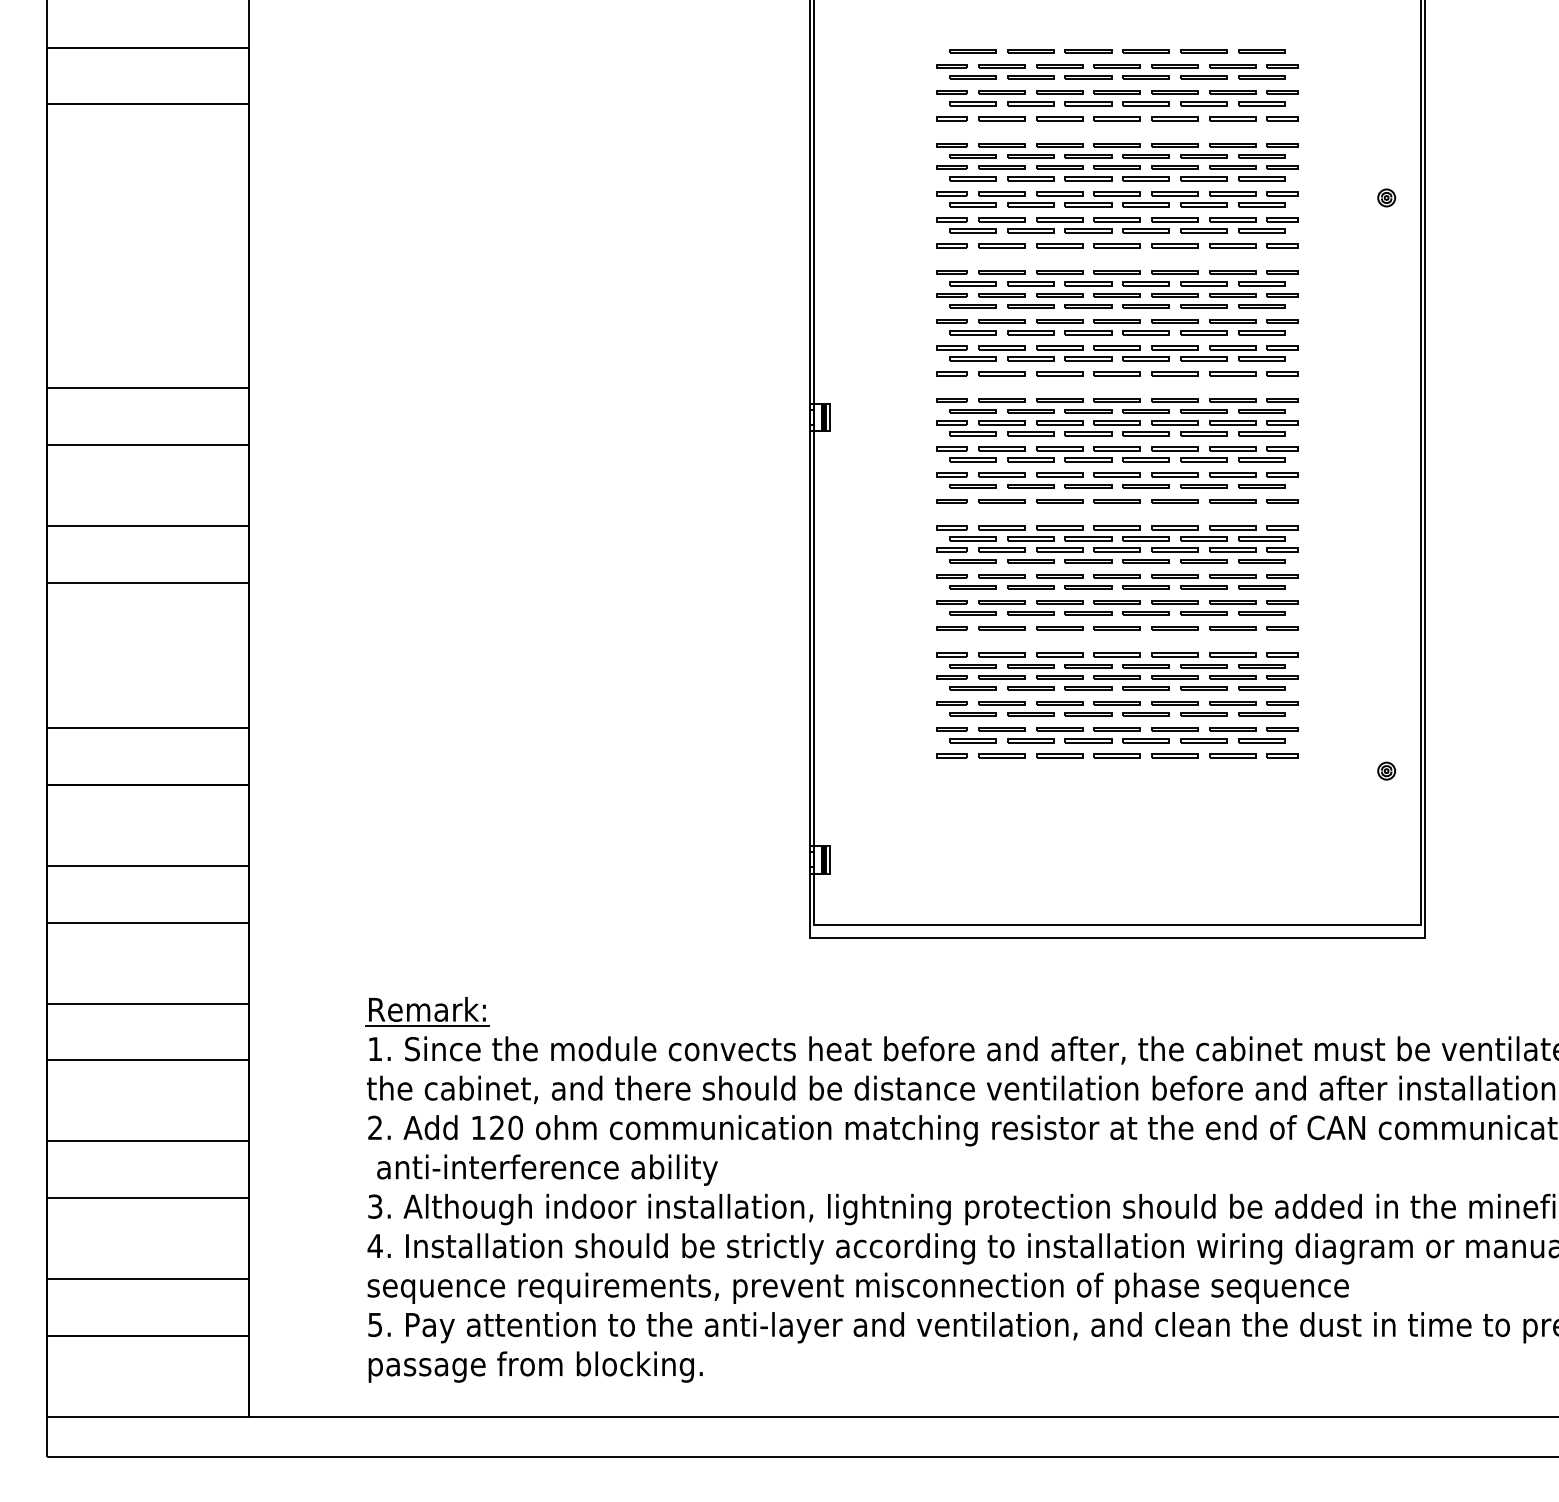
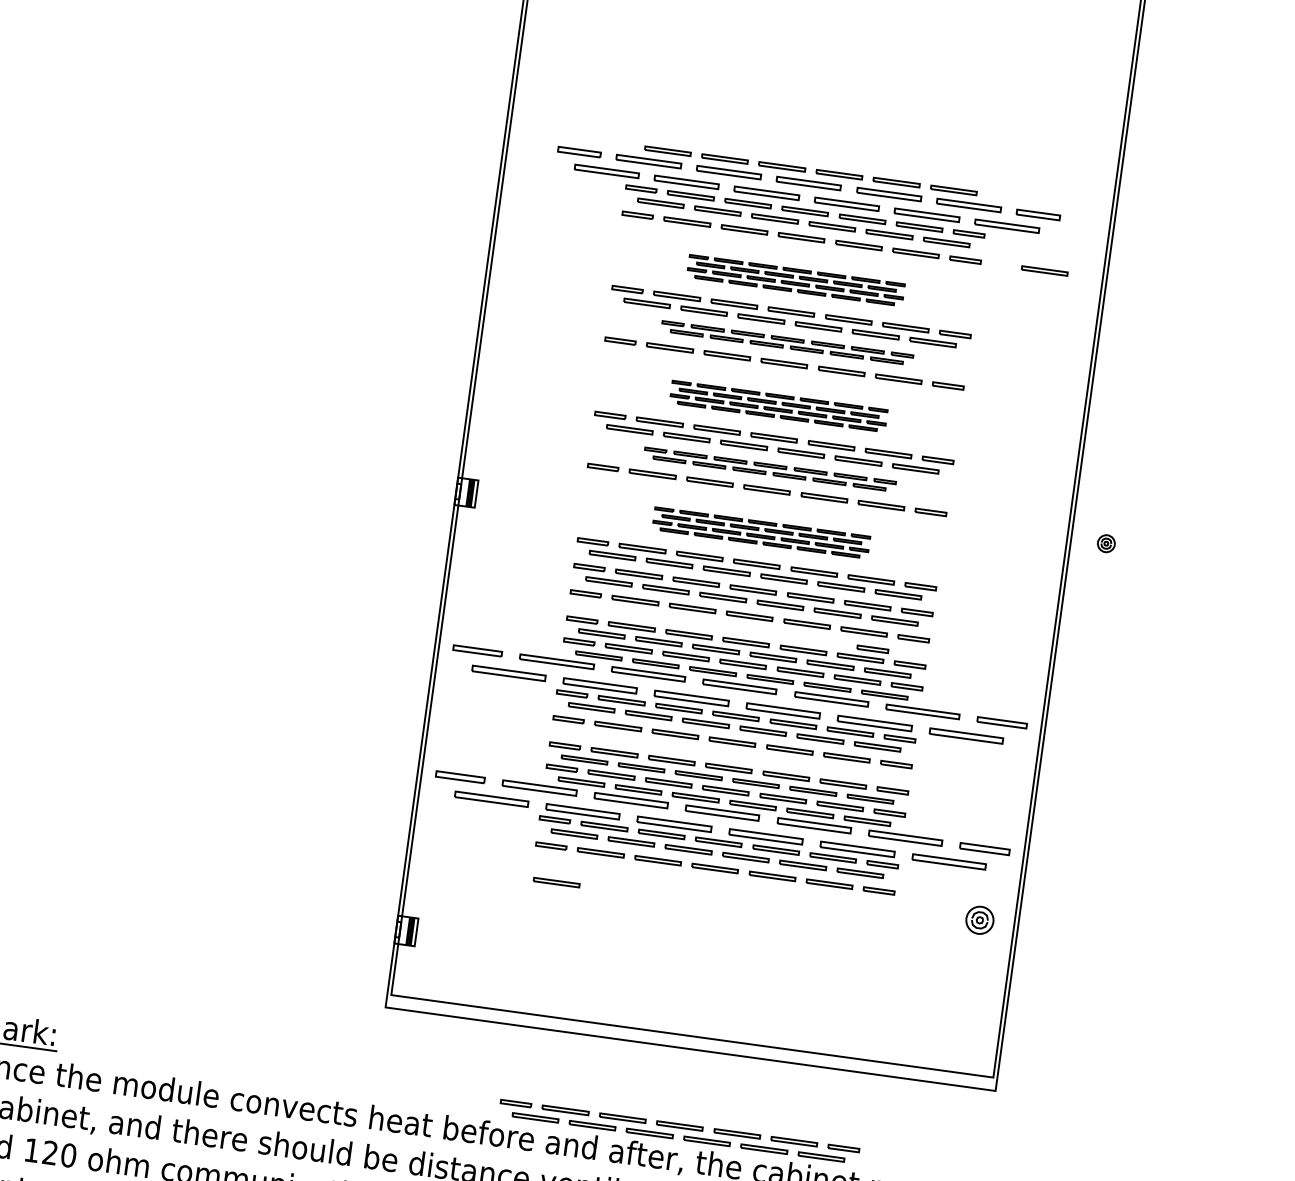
part: (1117, 71) -> (808, 190), size x1.4
part: (1362, 118) -> (1044, 270), added
part: (1117, 162) -> (796, 280), size x0.6
part: (1386, 197) -> (1106, 543), moved
part: (1117, 225) -> (787, 343), size x0.7
part: (1117, 289) -> (778, 406), size x0.6
part: (1117, 353) -> (770, 469), size x0.7
part: (1117, 417) -> (761, 533), size x0.6
line: (1243, 516) -> (872, 648), added
part: (1117, 581) -> (739, 695), size x1.6
part: (1117, 708) -> (721, 821), size x1.6
part: (1386, 770) -> (980, 919), size x1.6
line: (961, 790) -> (556, 881), added
part: (1117, 1021) -> (679, 1131), added

